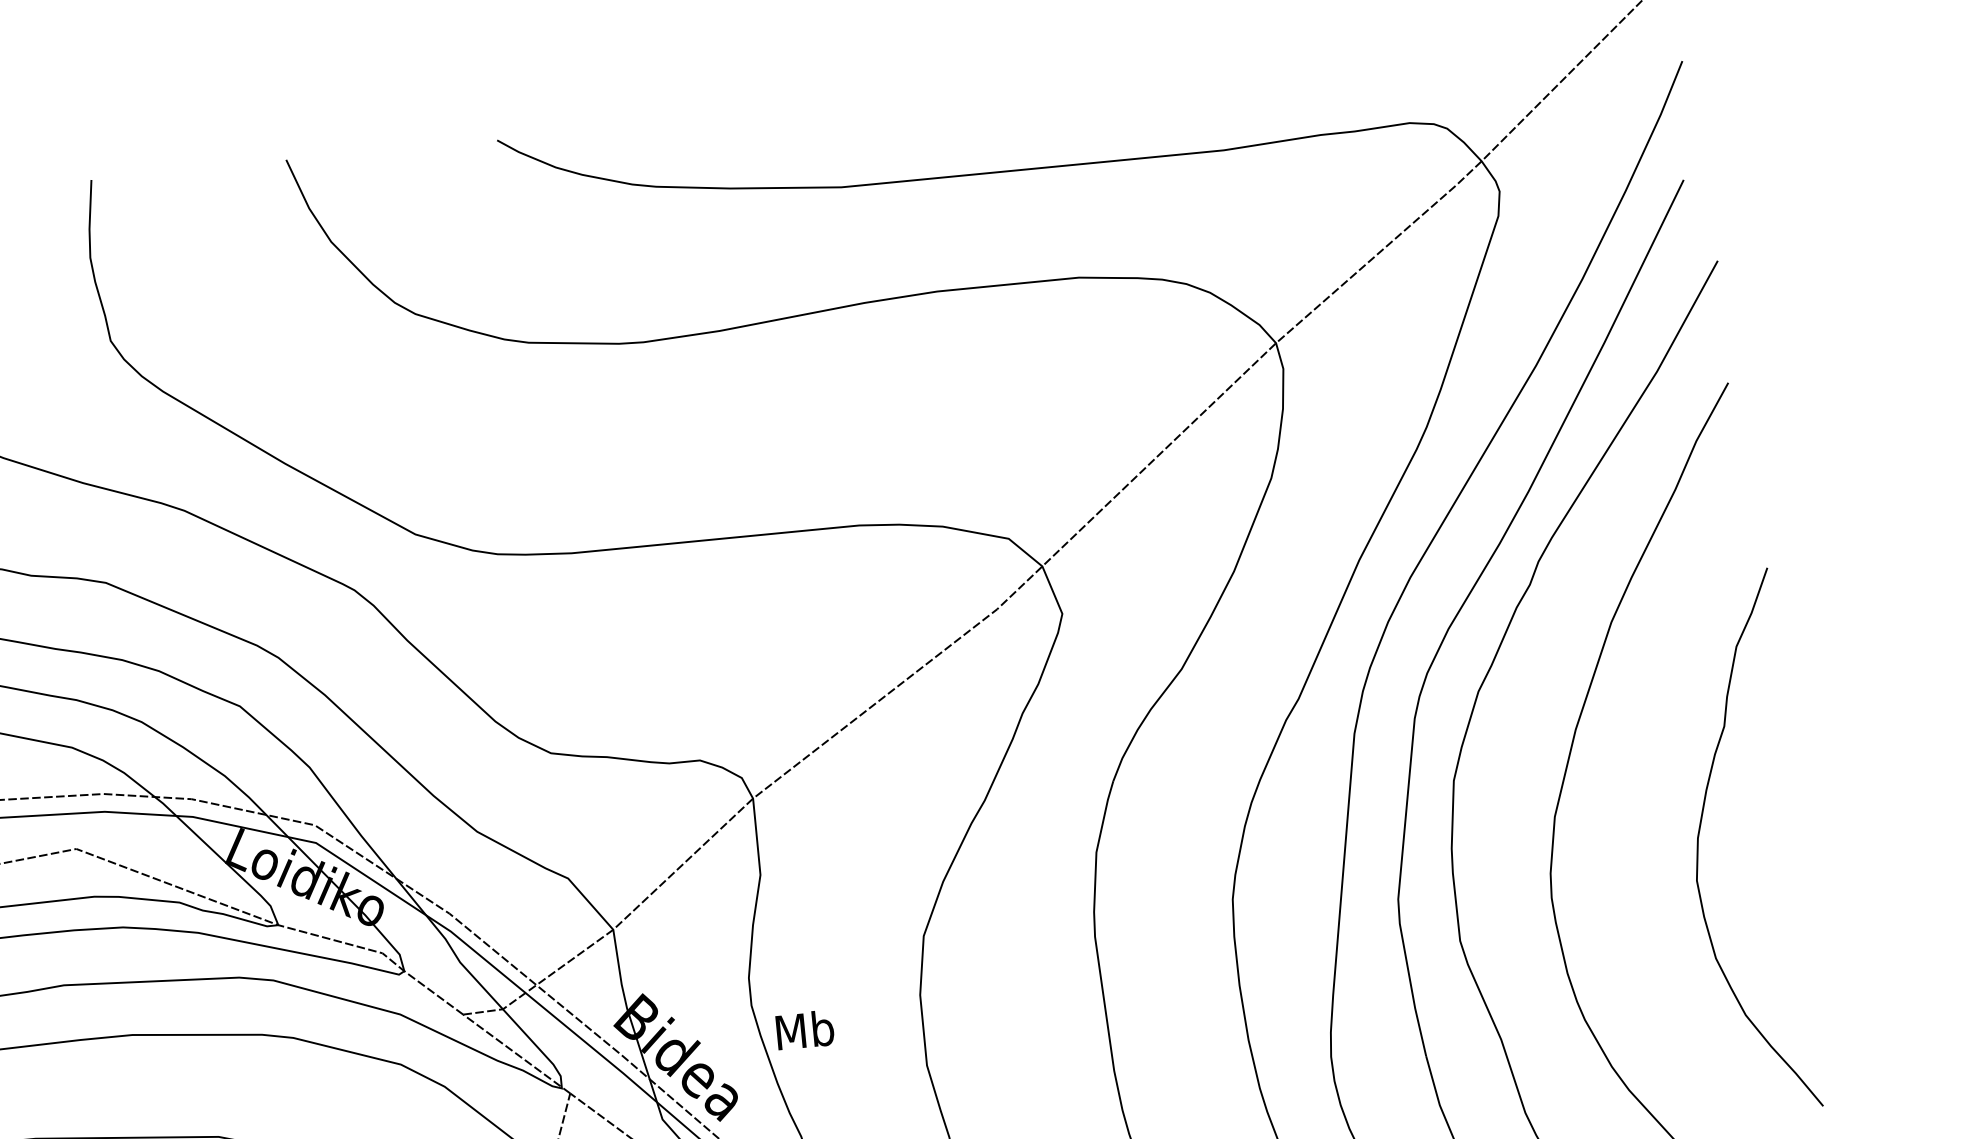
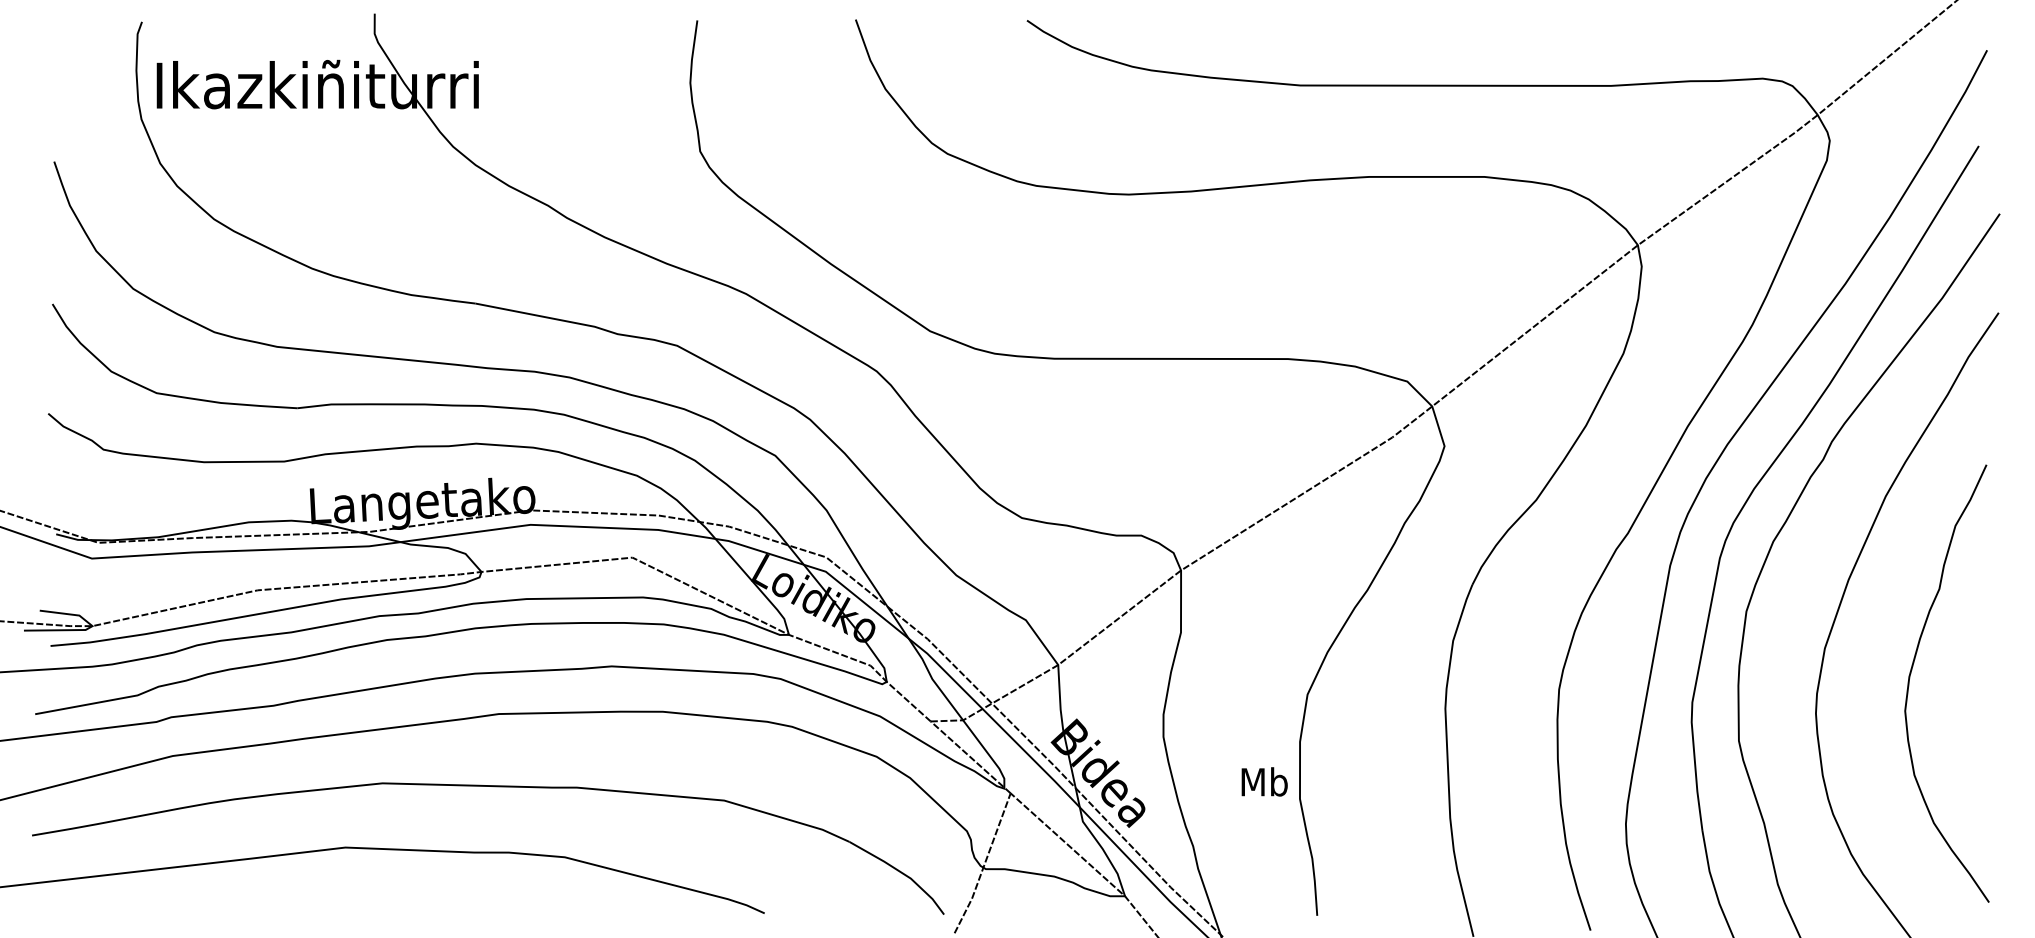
curve: (1699, 840) -> (1910, 678), moved
text: (804, 1029) -> (1264, 781), moved

